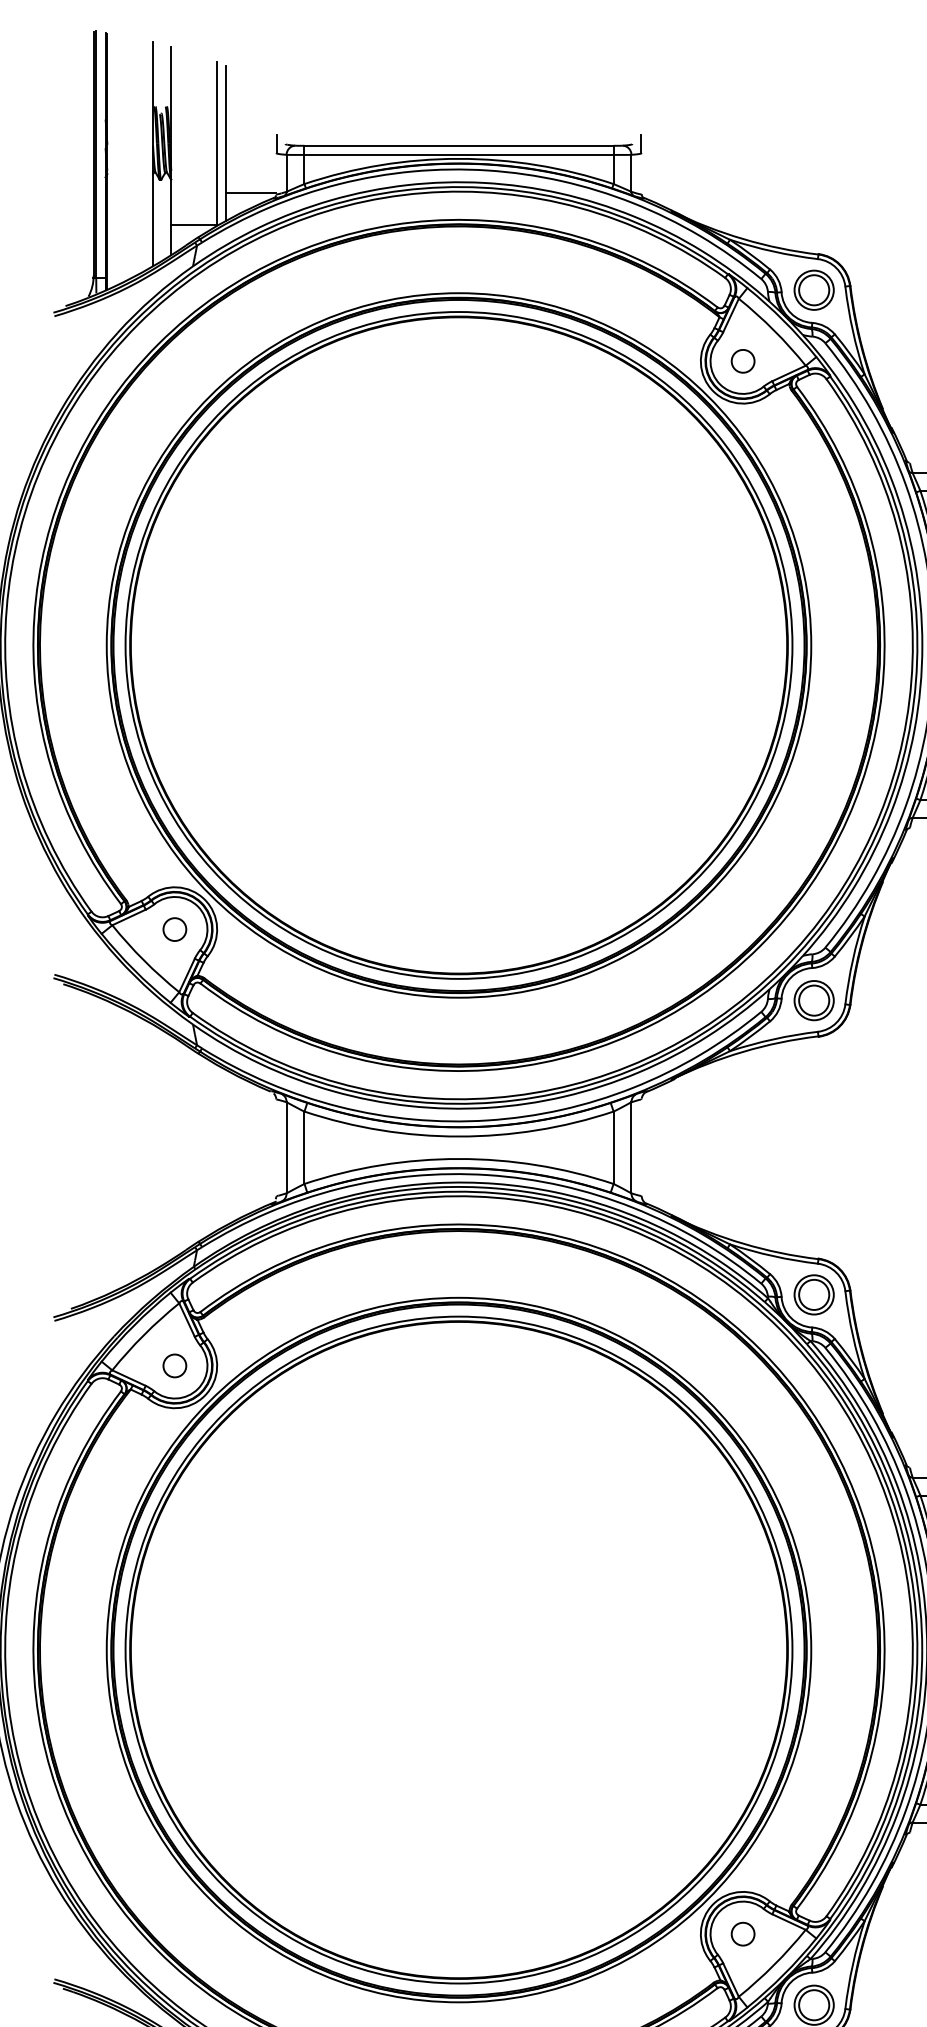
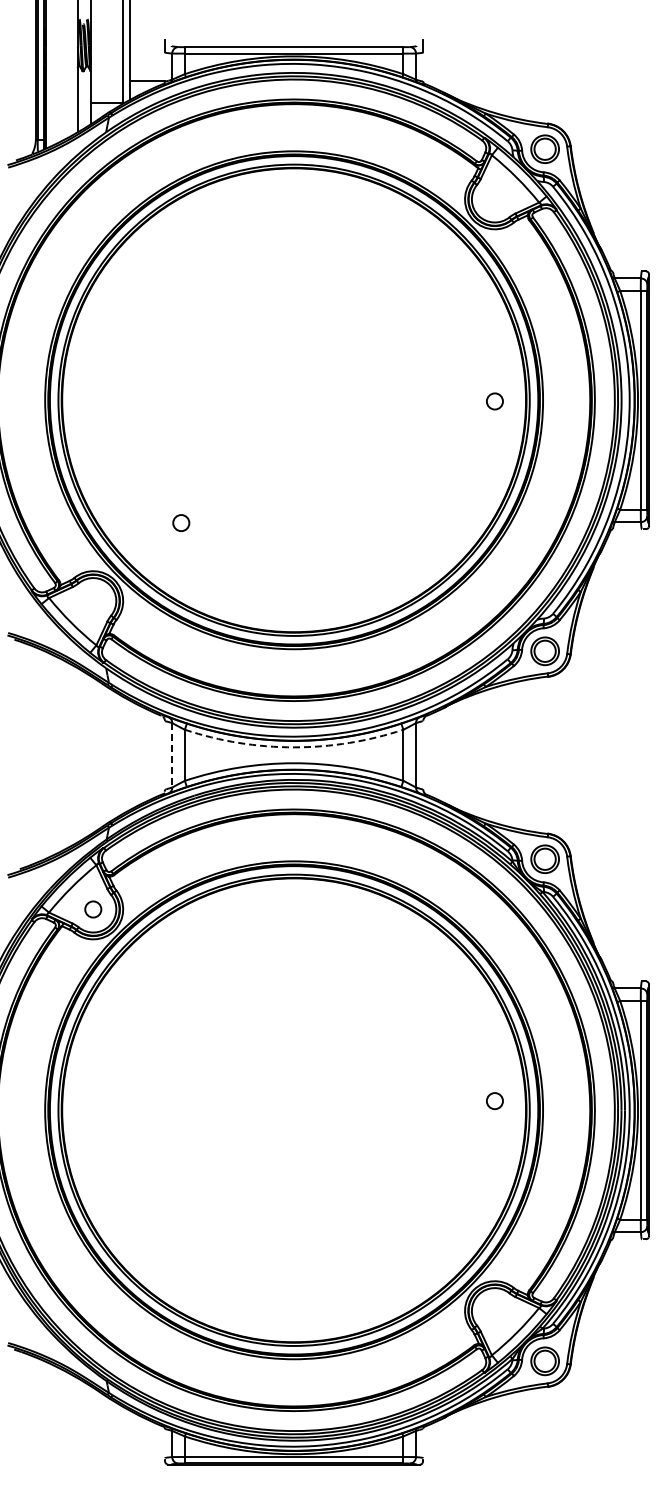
circle: (742, 361) -> (494, 401), moved
circle: (175, 928) -> (181, 522), moved
arc: (459, 1136) -> (294, 747), solid -> dashed
line: (286, 1148) -> (172, 755), solid -> dashed
circle: (742, 1934) -> (494, 1101), moved

